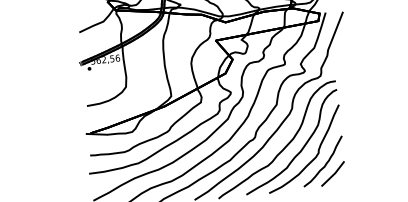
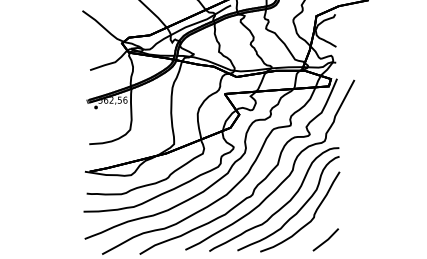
curve: (326, 162) -> (320, 227), removed

